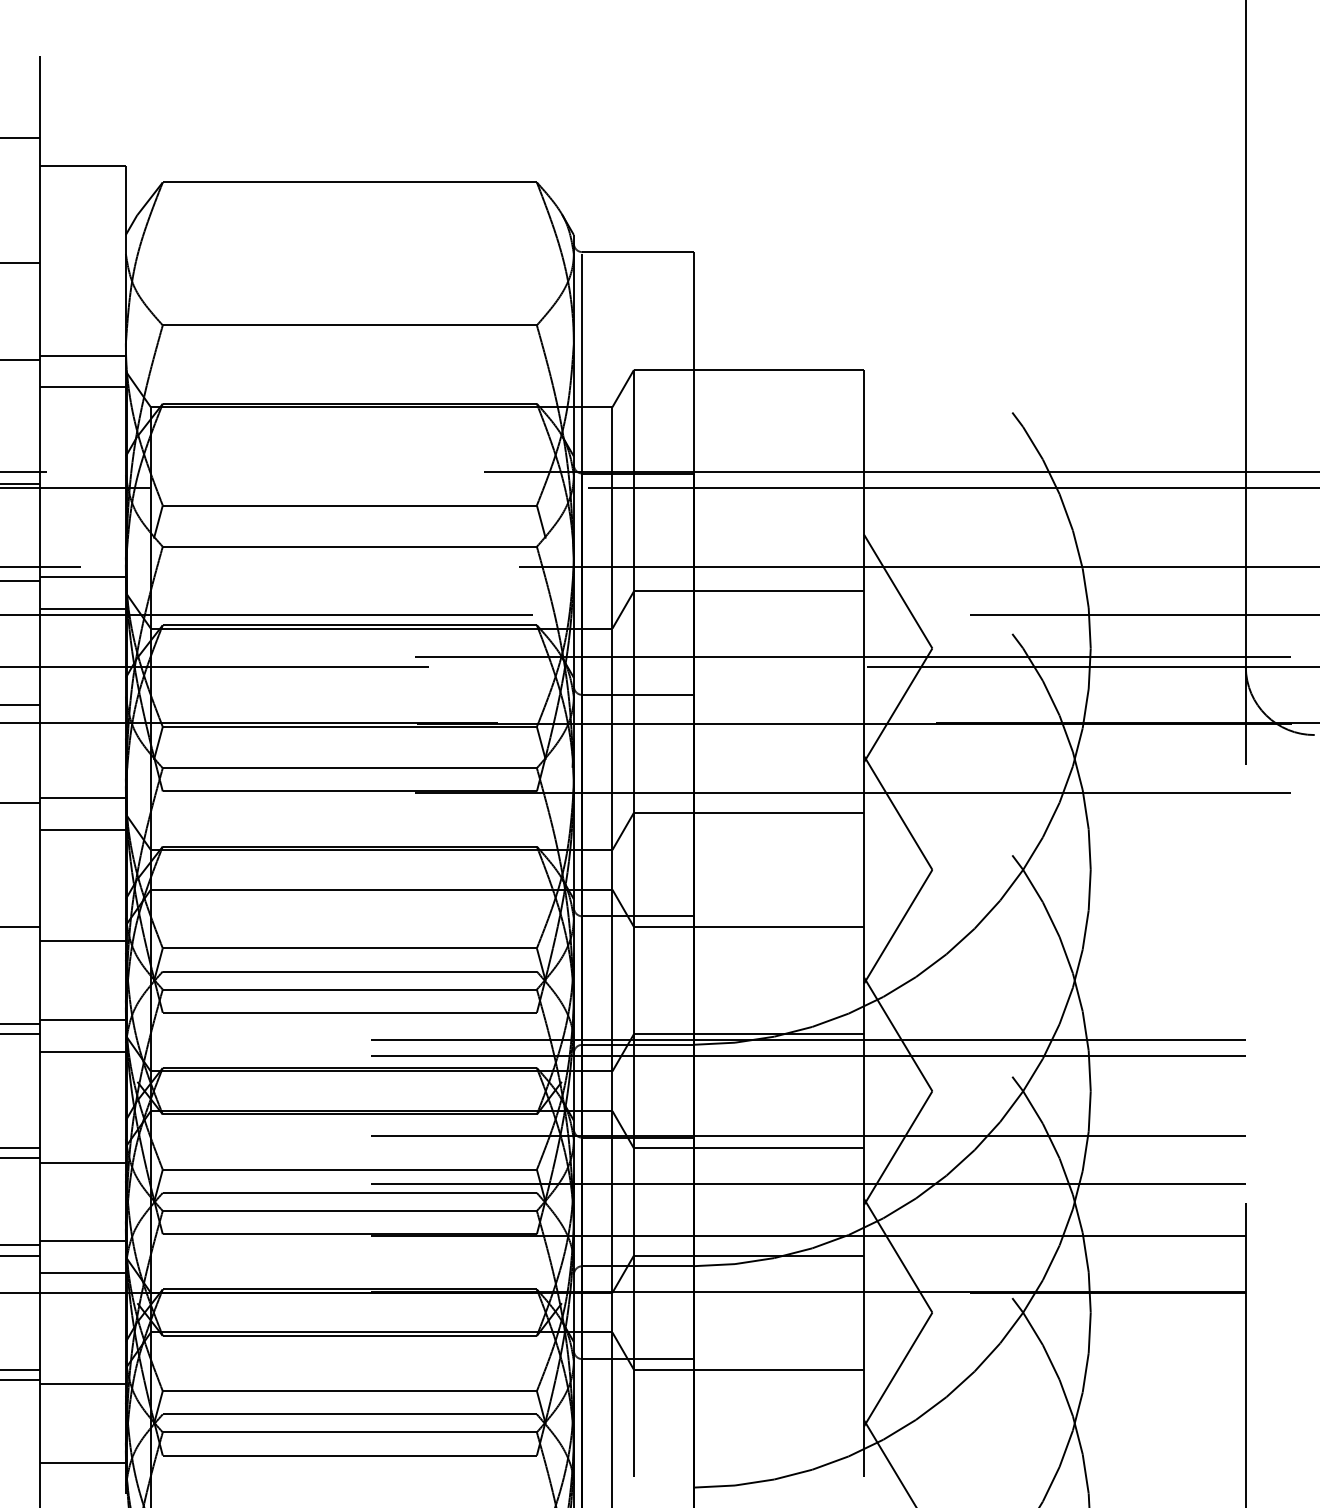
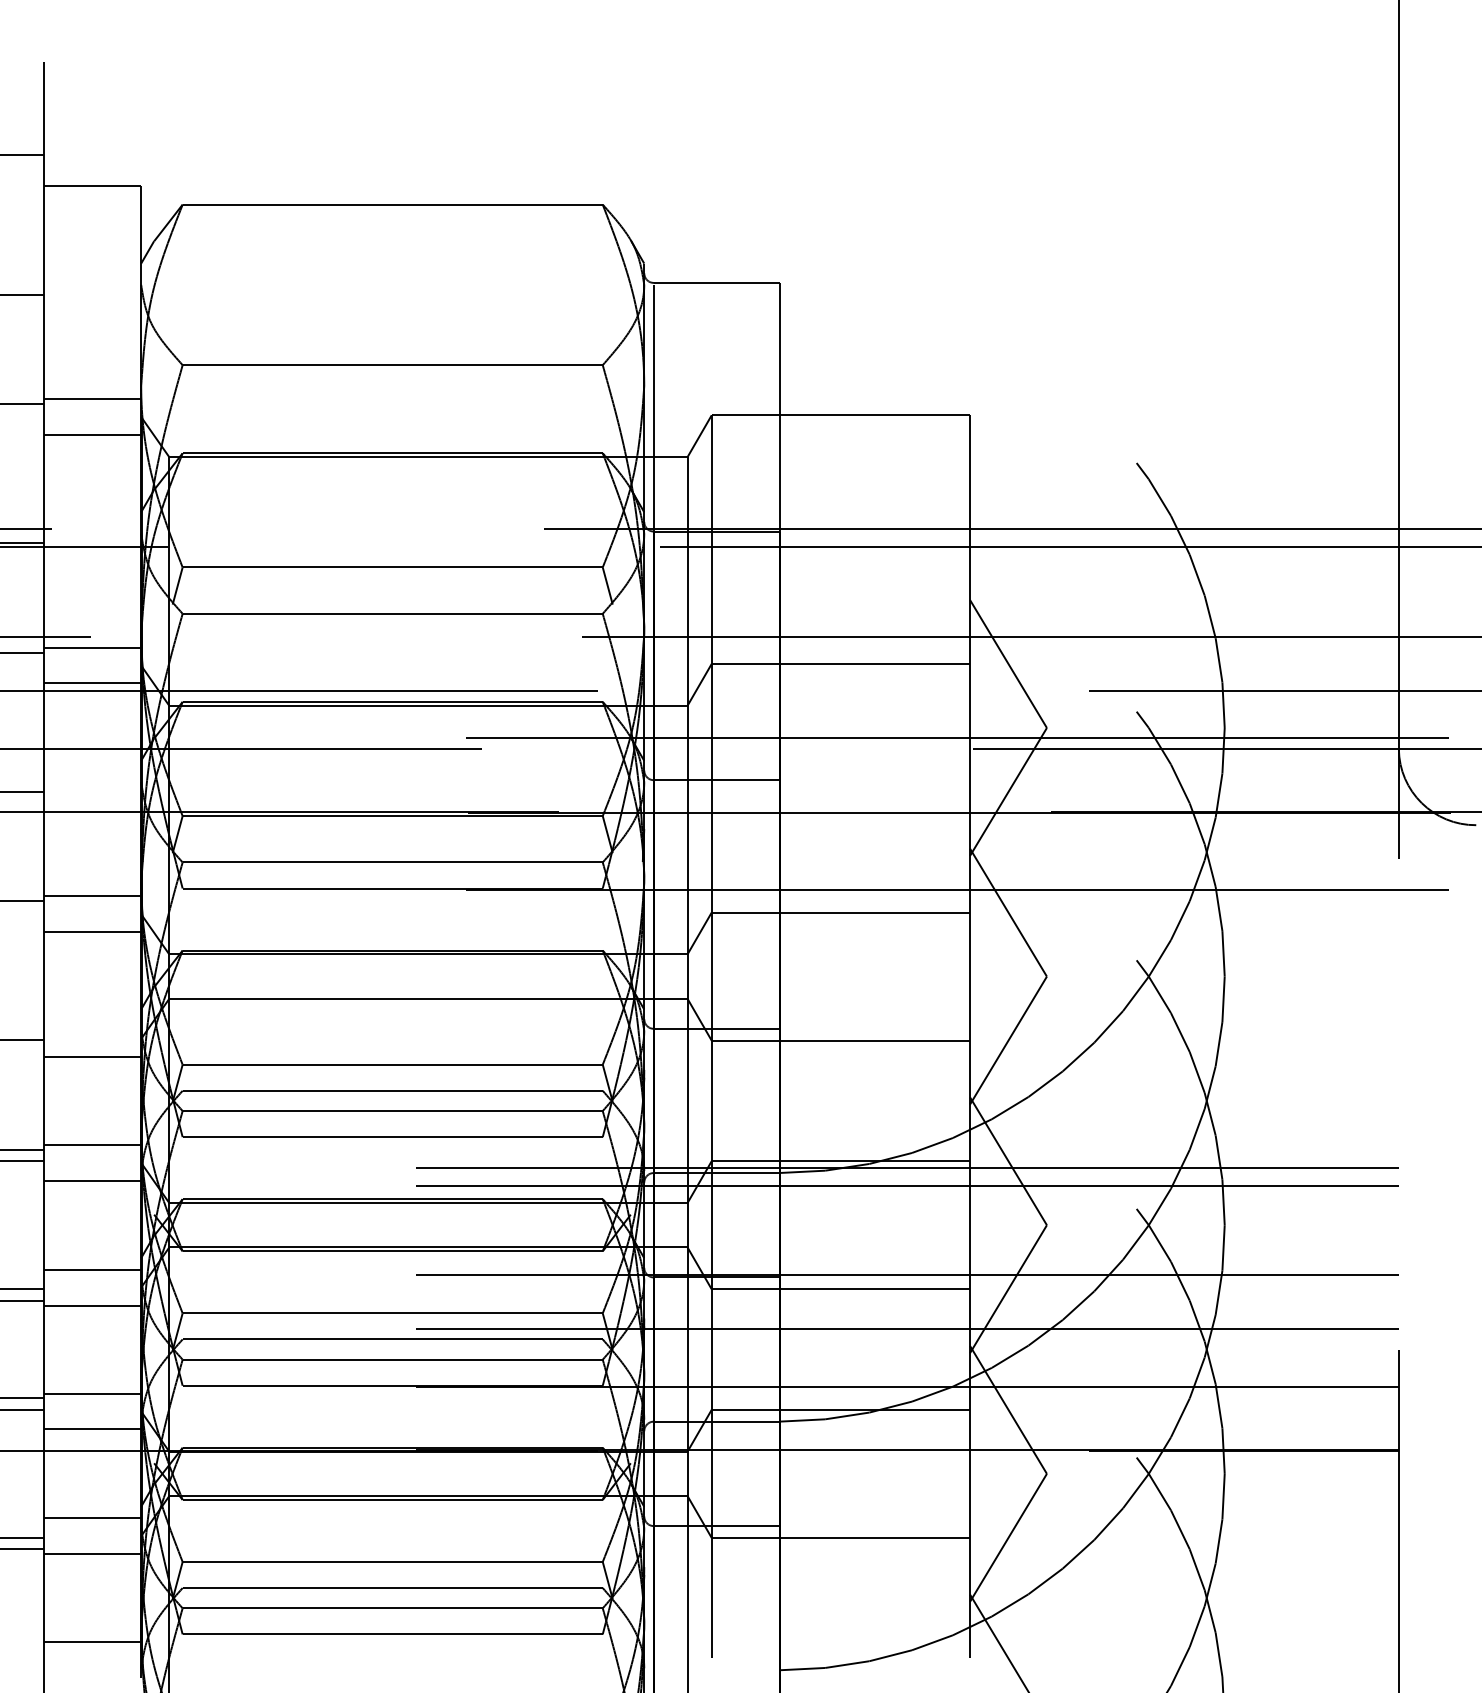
line: (82, 1130) -> (92, 1269), added
line: (82, 1352) -> (92, 1518), added

